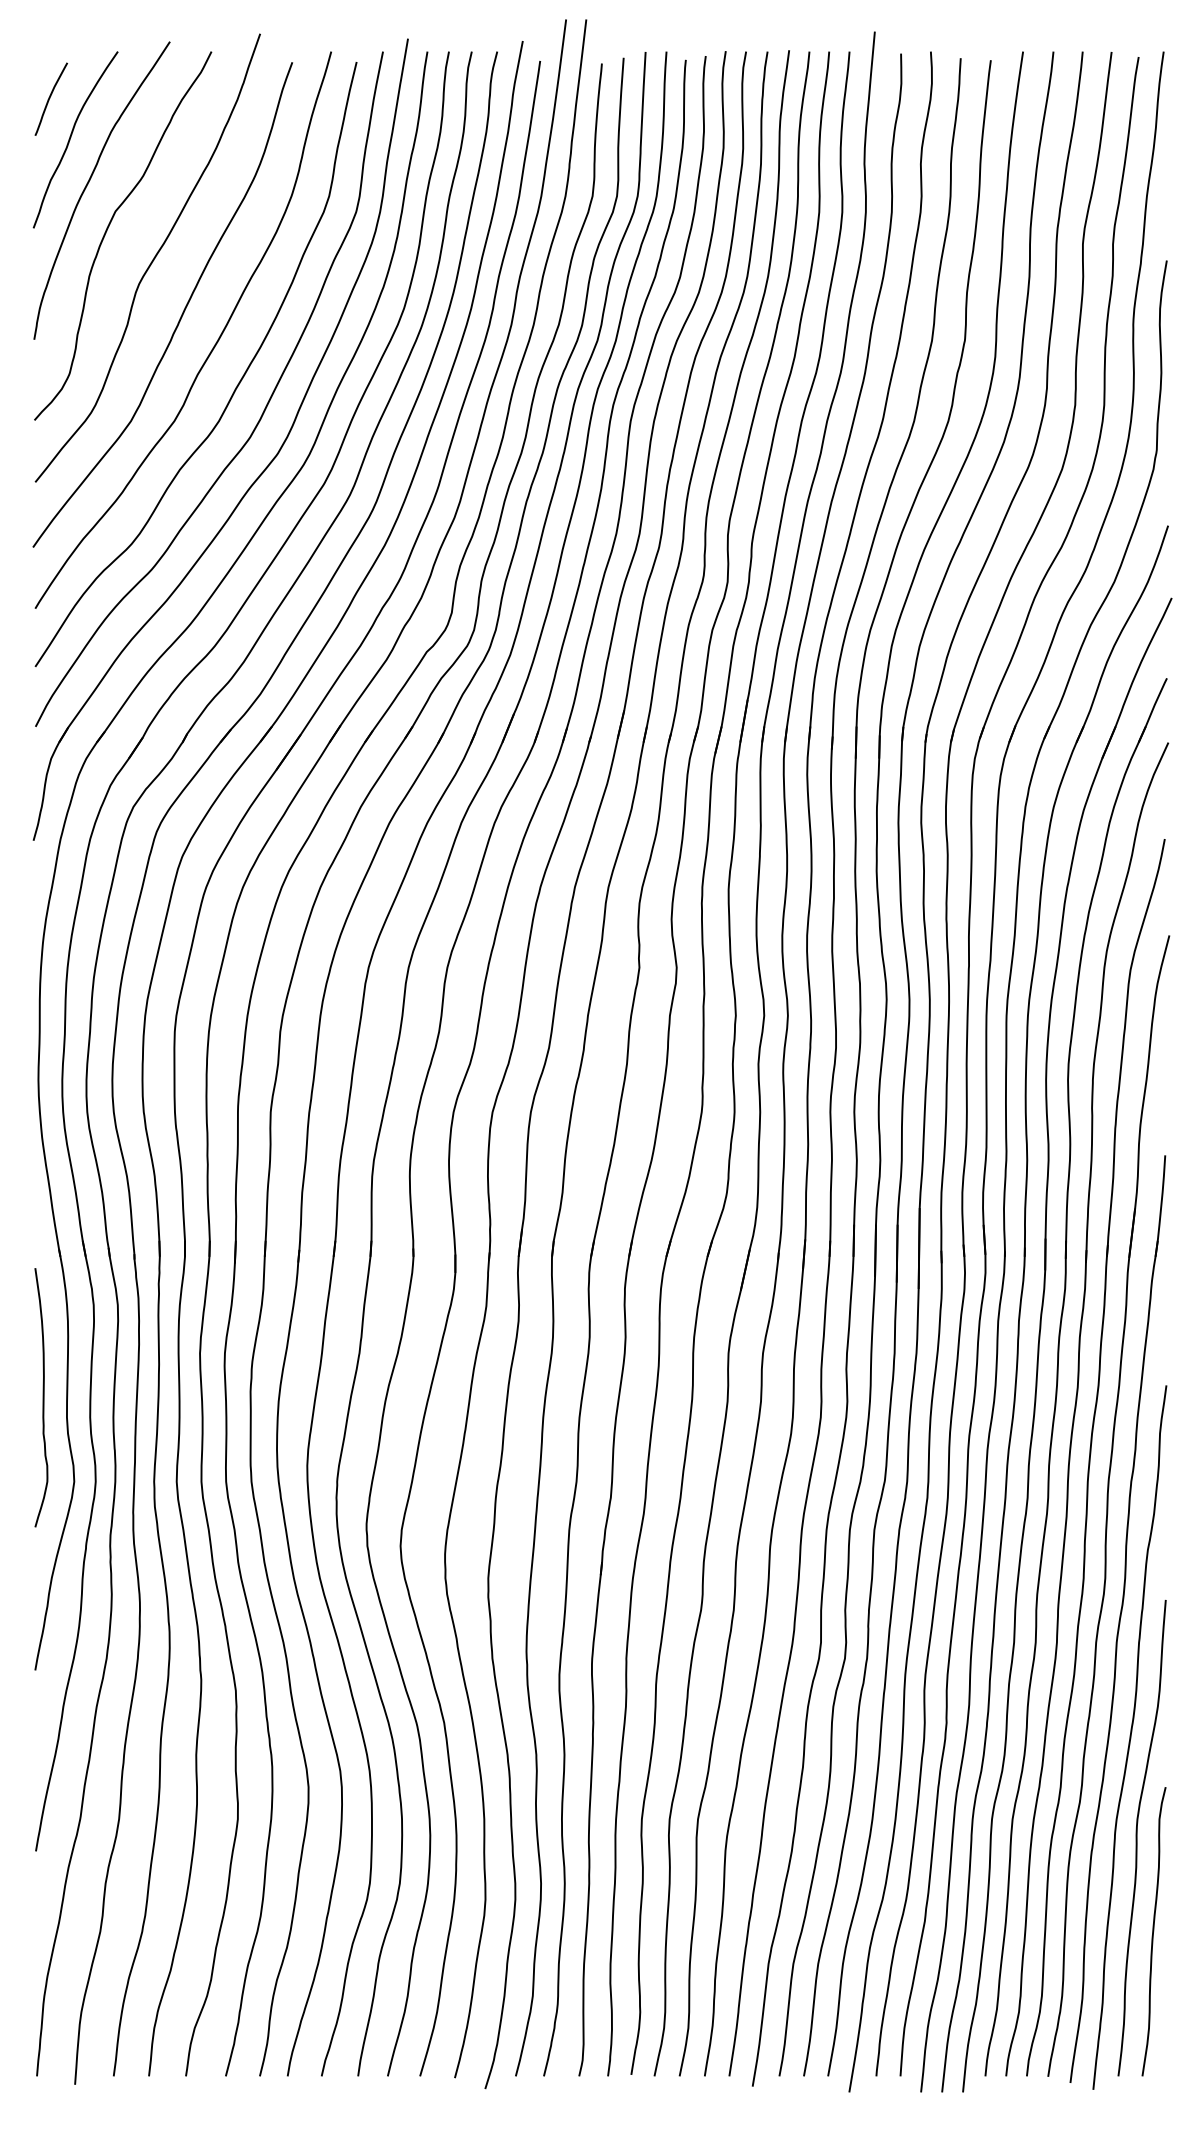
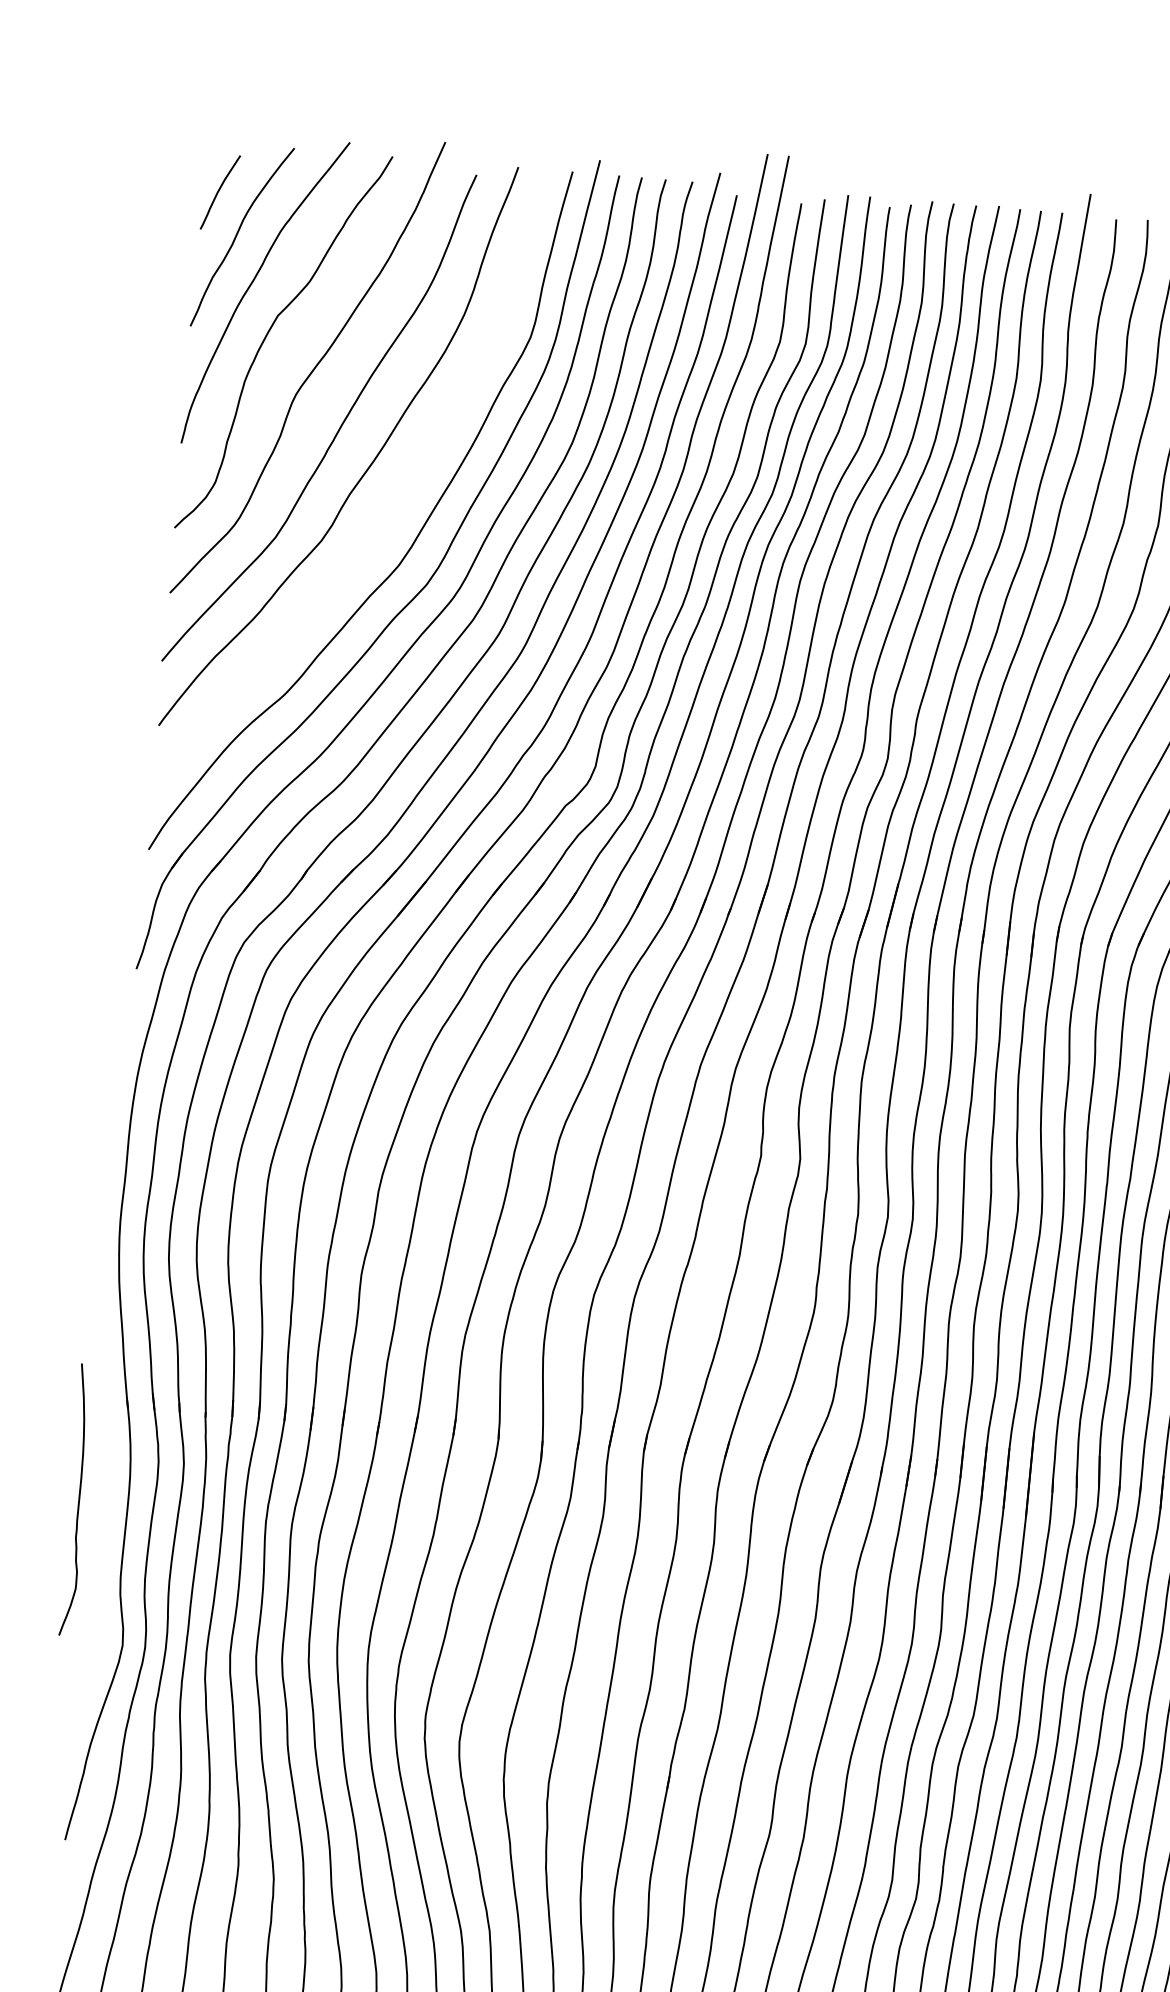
curve: (236, 385) -> (389, 509), removed
curve: (42, 1397) -> (78, 1499), moved

